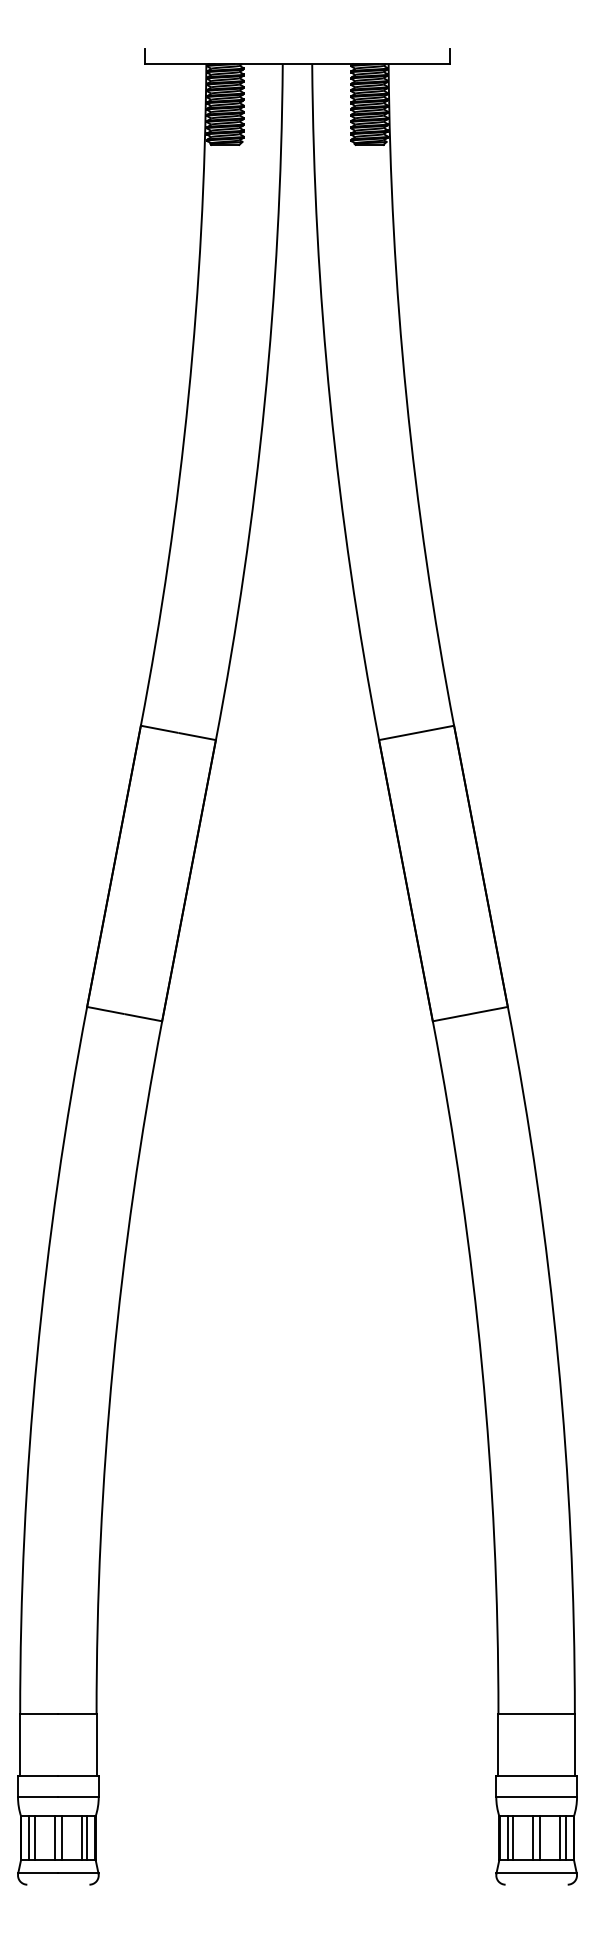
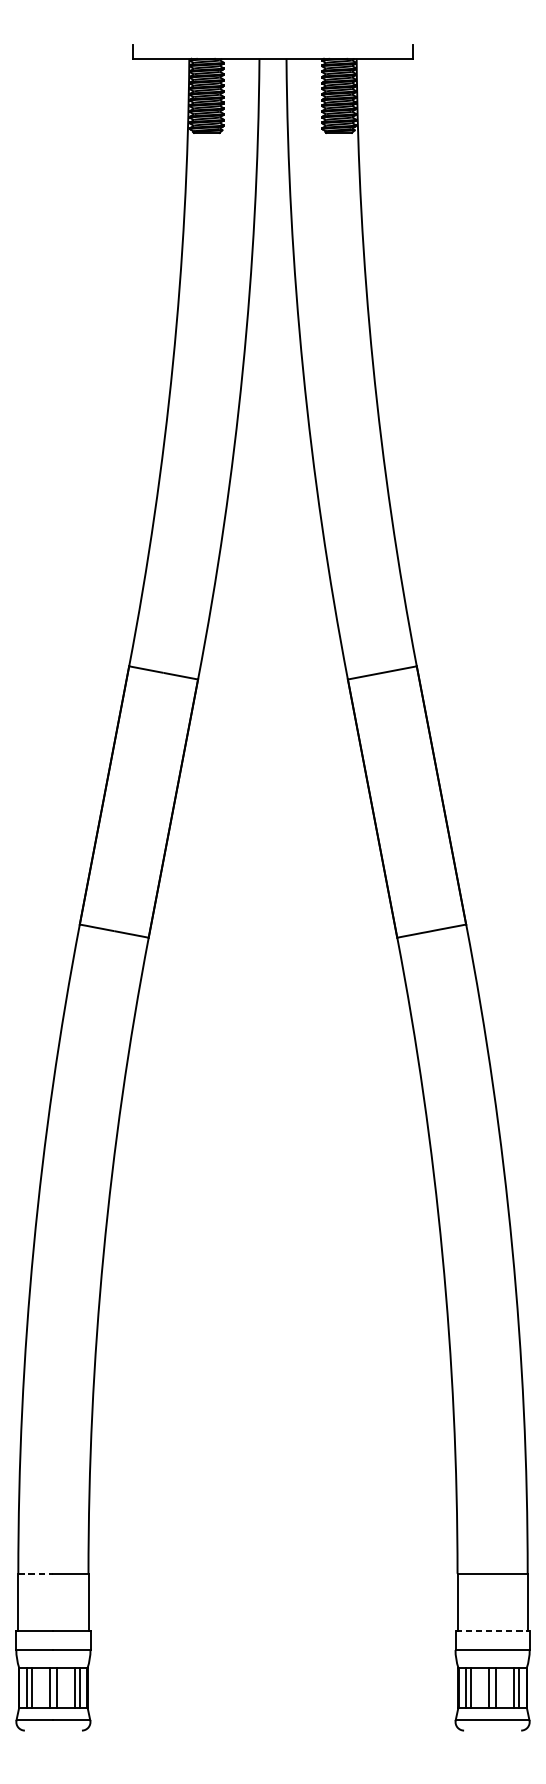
line: (39, 1713) -> (36, 1573), solid -> dashed
line: (537, 1776) -> (493, 1631), solid -> dashed

